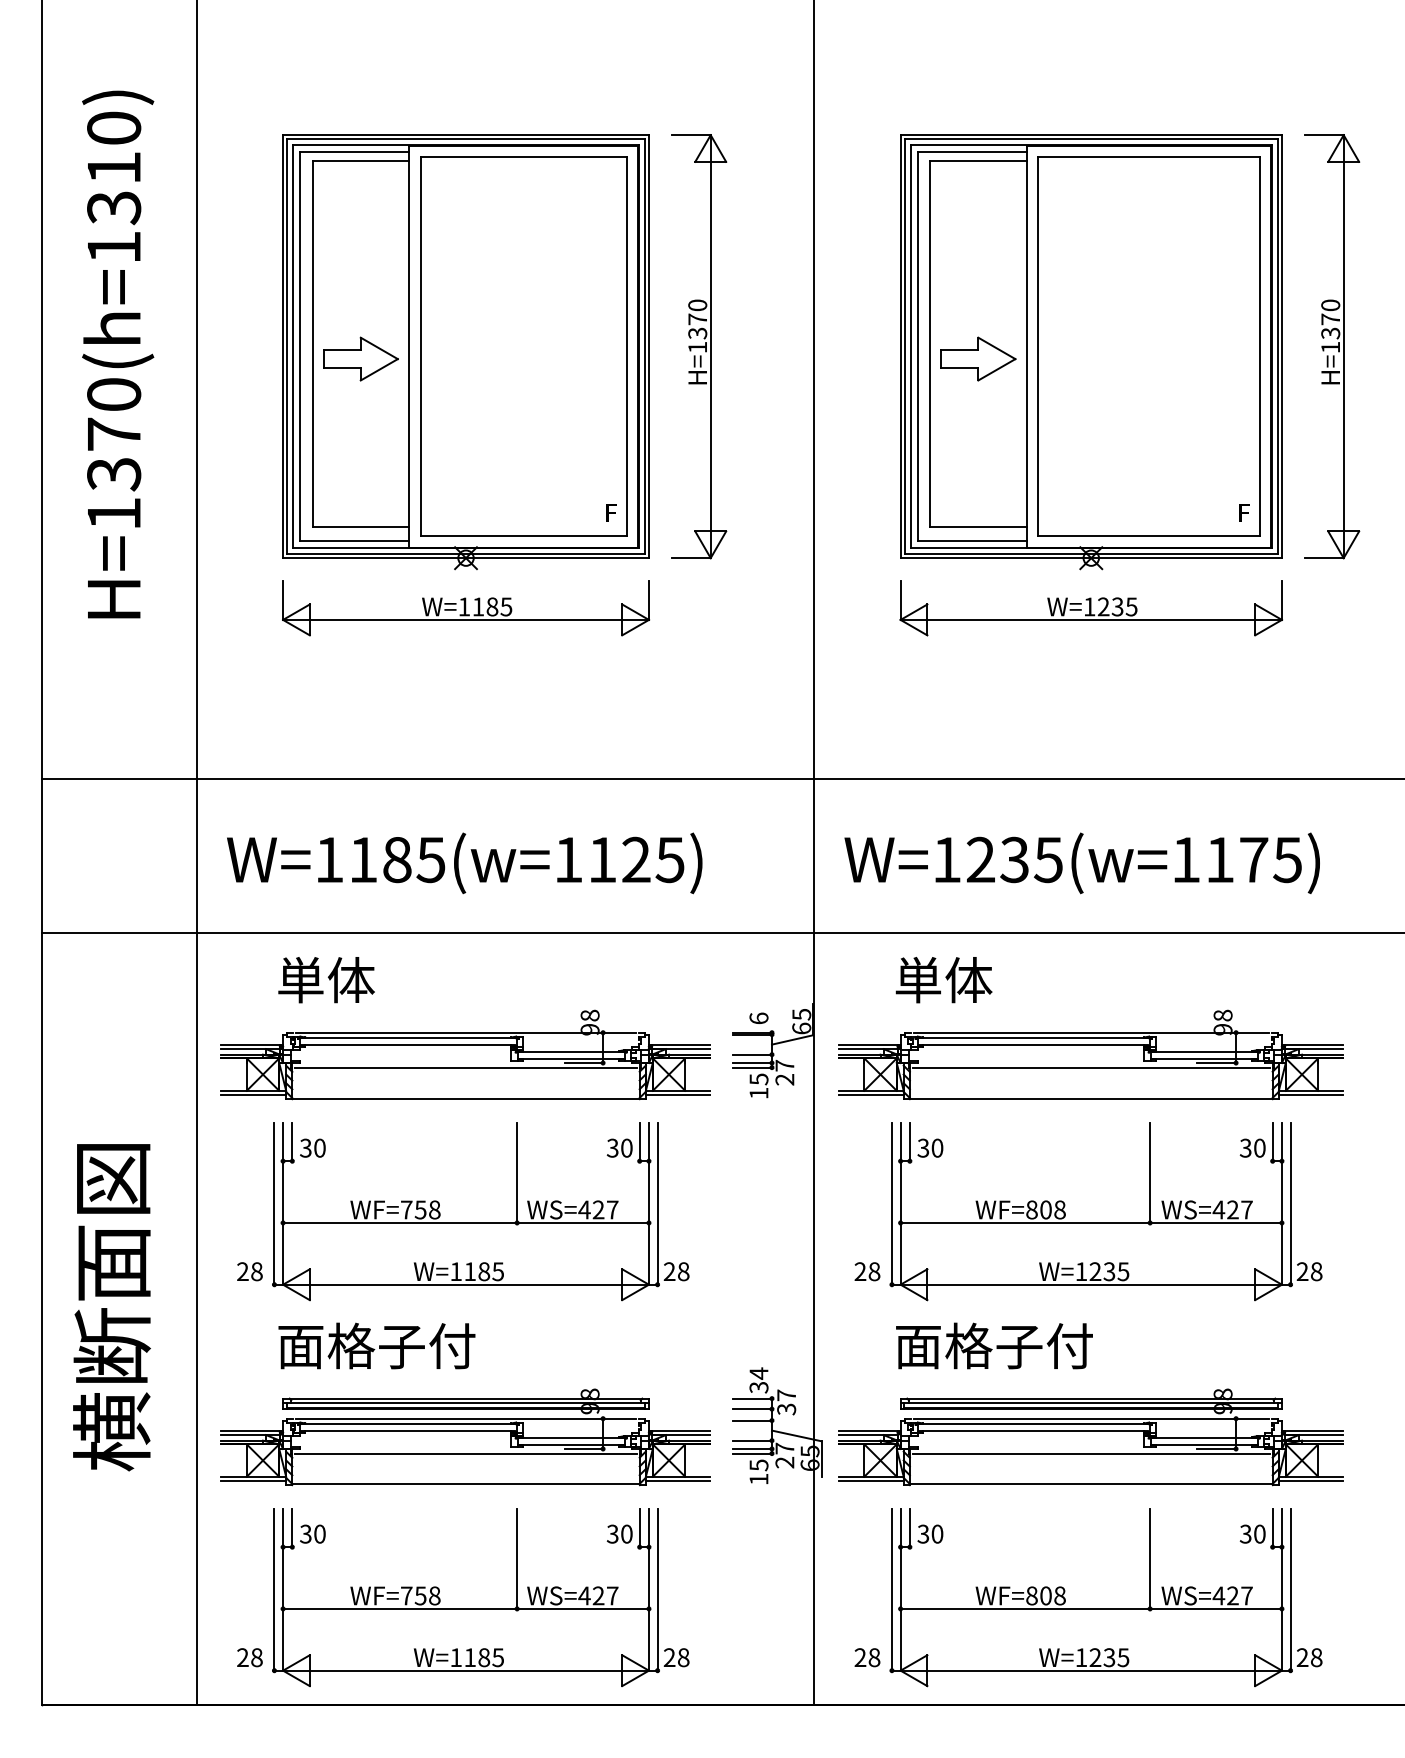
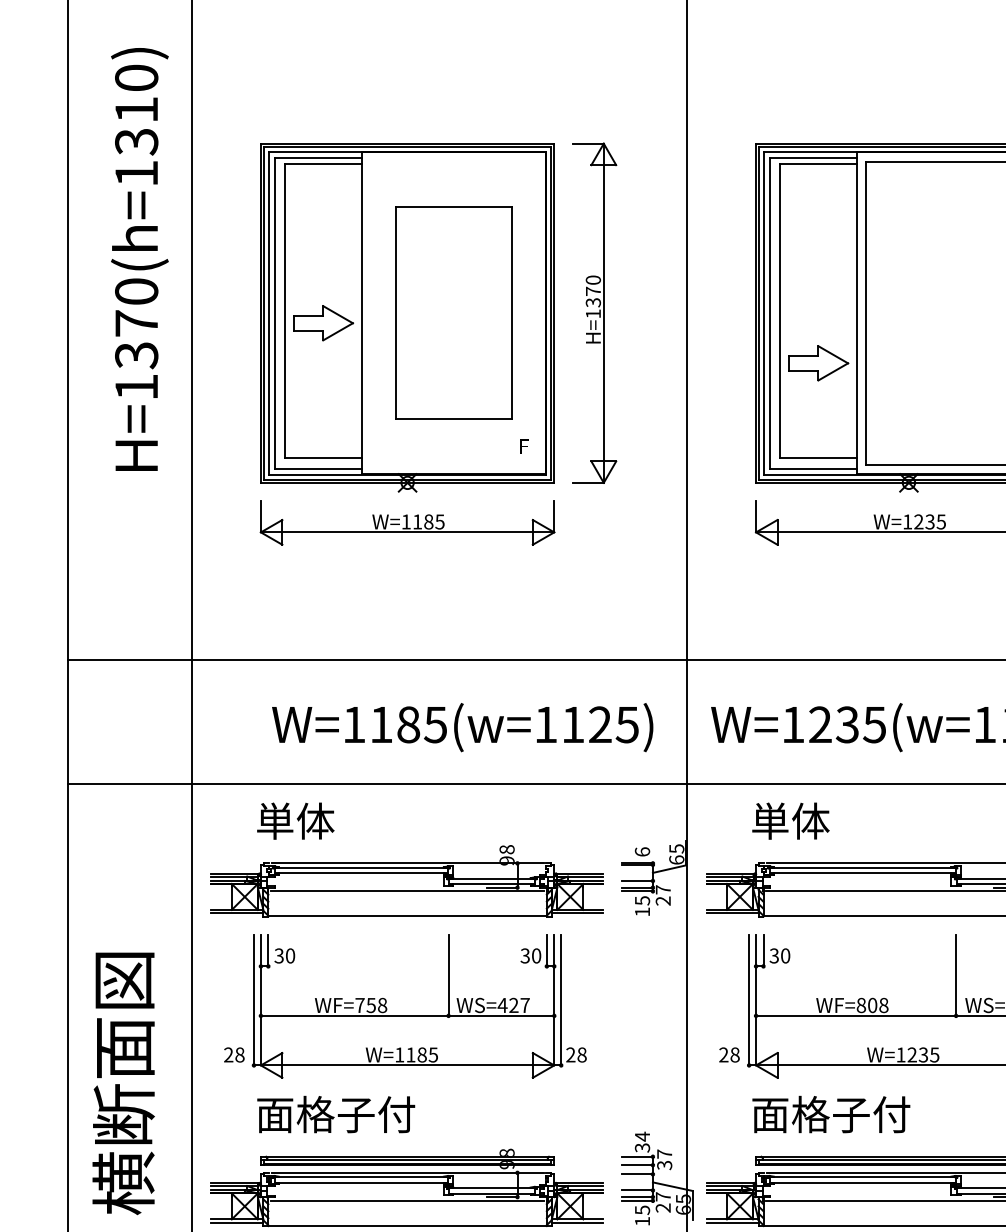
part: (523, 346) -> (453, 313), size x0.7
text: (118, 354) -> (140, 259), moved
part: (978, 358) -> (818, 362), moved
text: (464, 863) -> (462, 727), moved

